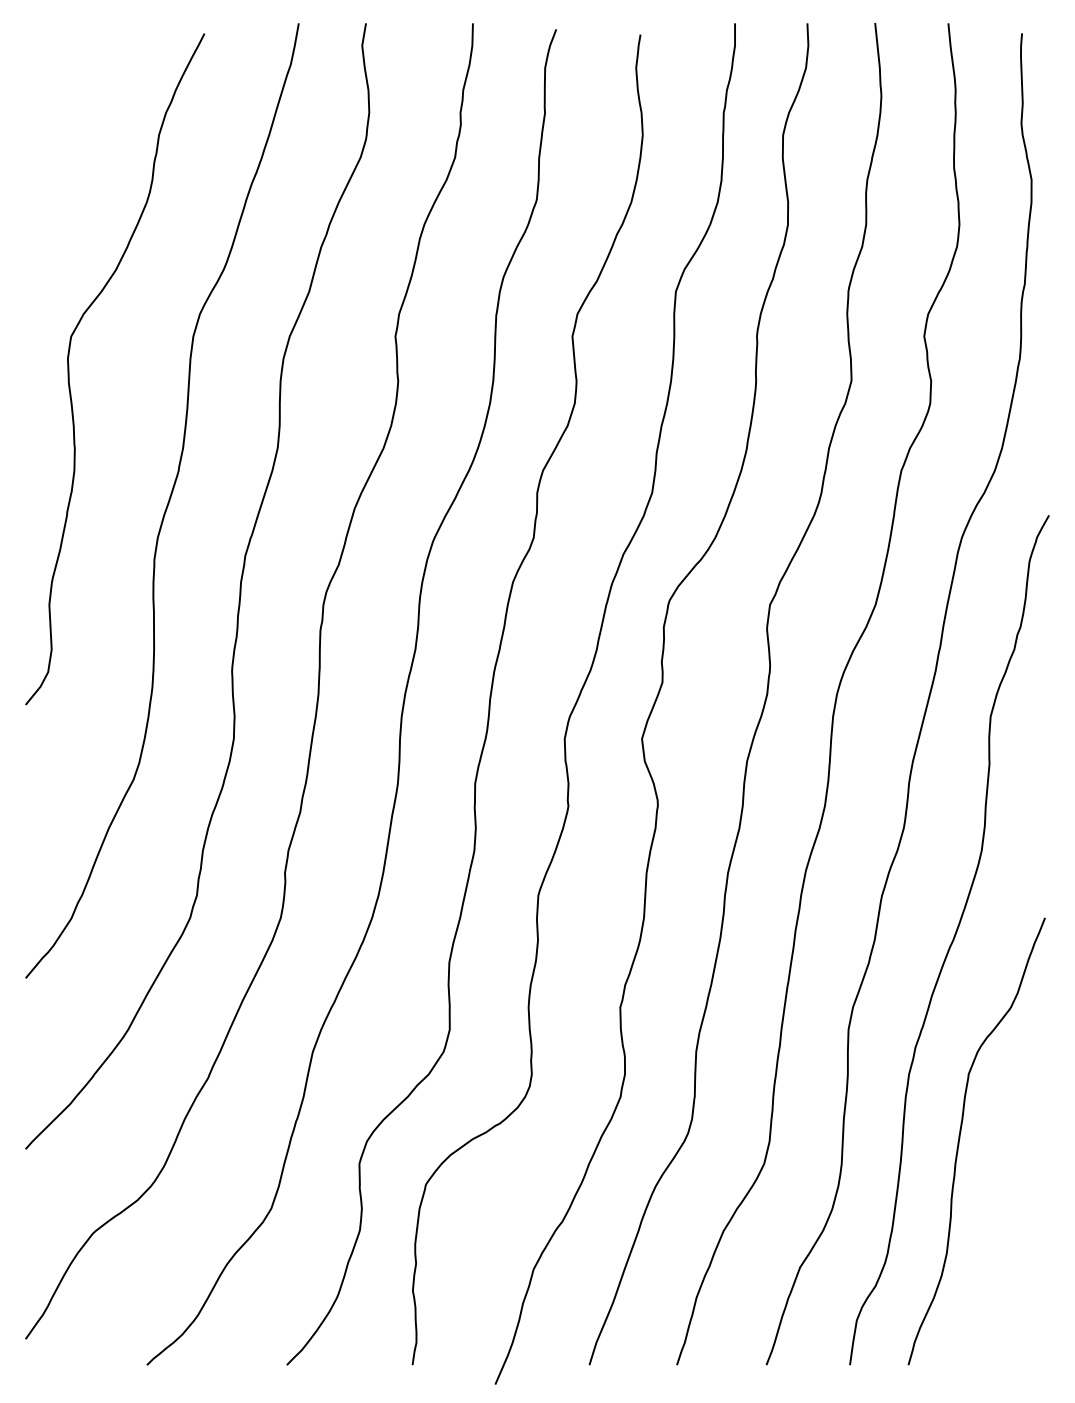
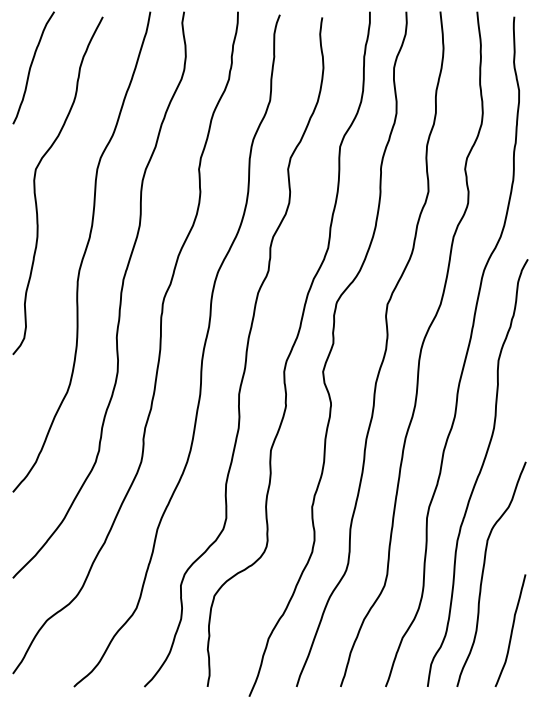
curve: (62, 134) -> (31, 67), added
curve: (1016, 1252) -> (511, 630), added

